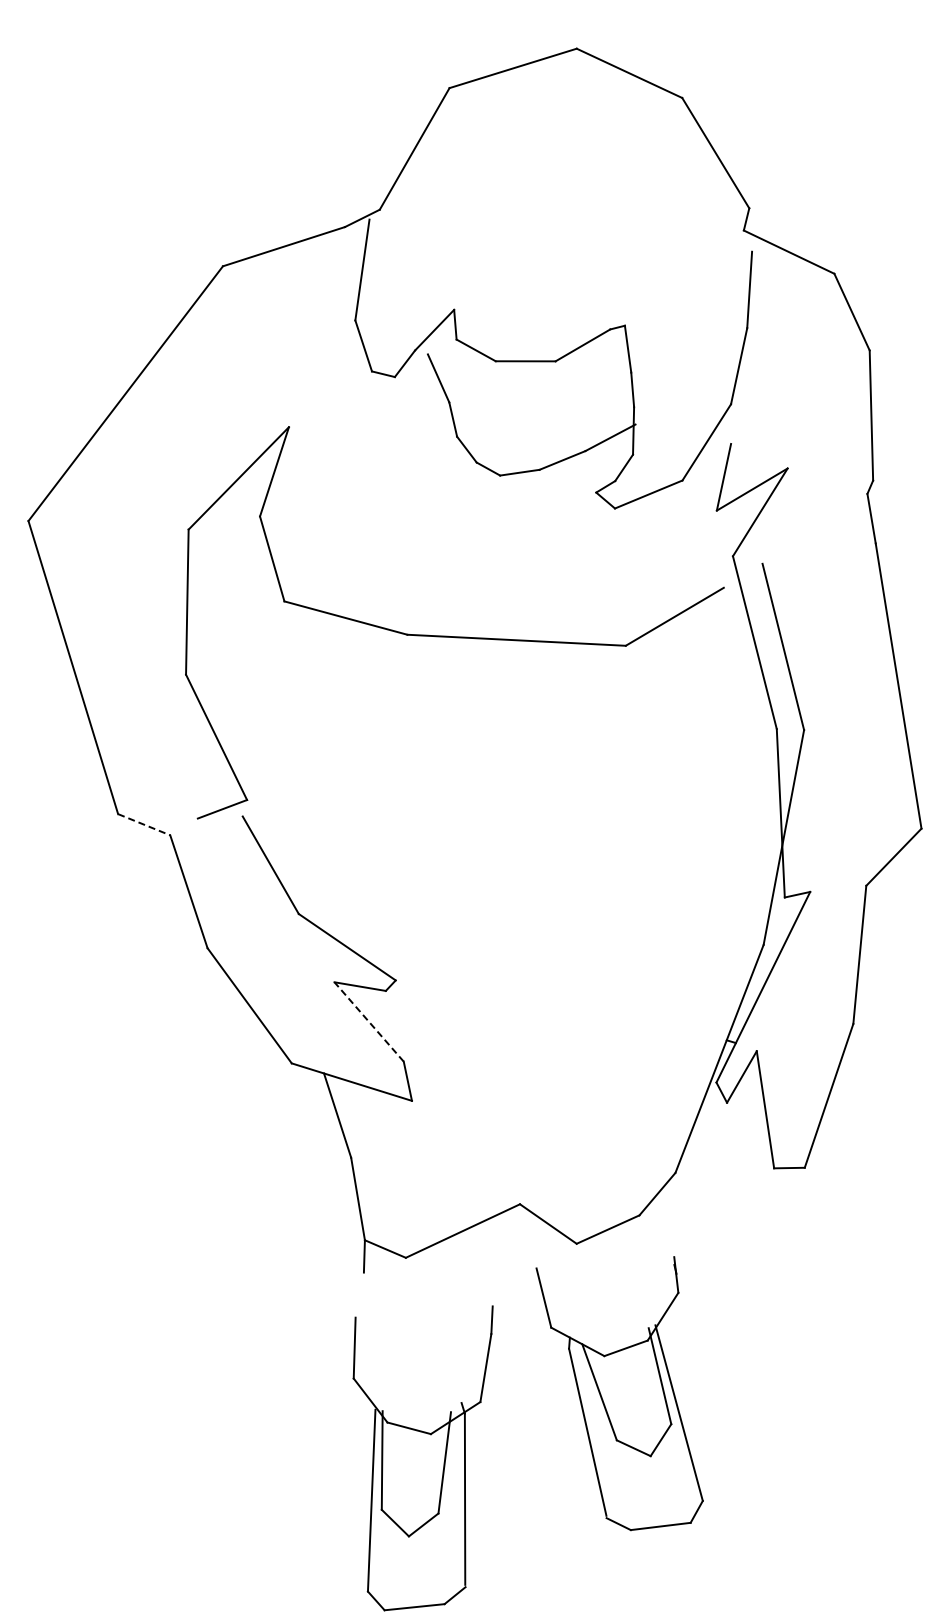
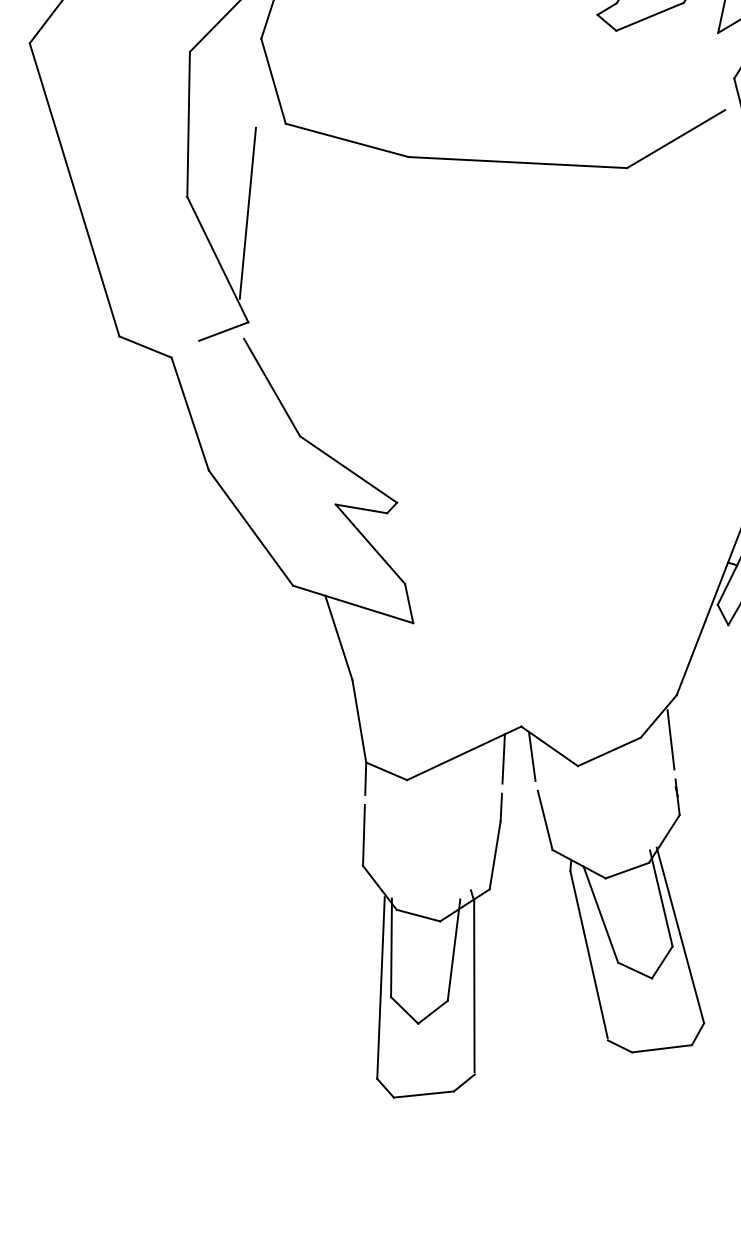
line: (246, 690) -> (247, 212), added
line: (144, 824) -> (145, 346), dashed -> solid
line: (369, 1021) -> (370, 543), dashed -> solid
line: (669, 1217) -> (670, 739), added
line: (530, 1233) -> (531, 755), added
line: (502, 1236) -> (503, 758), added
part: (422, 1458) -> (431, 945), moved

